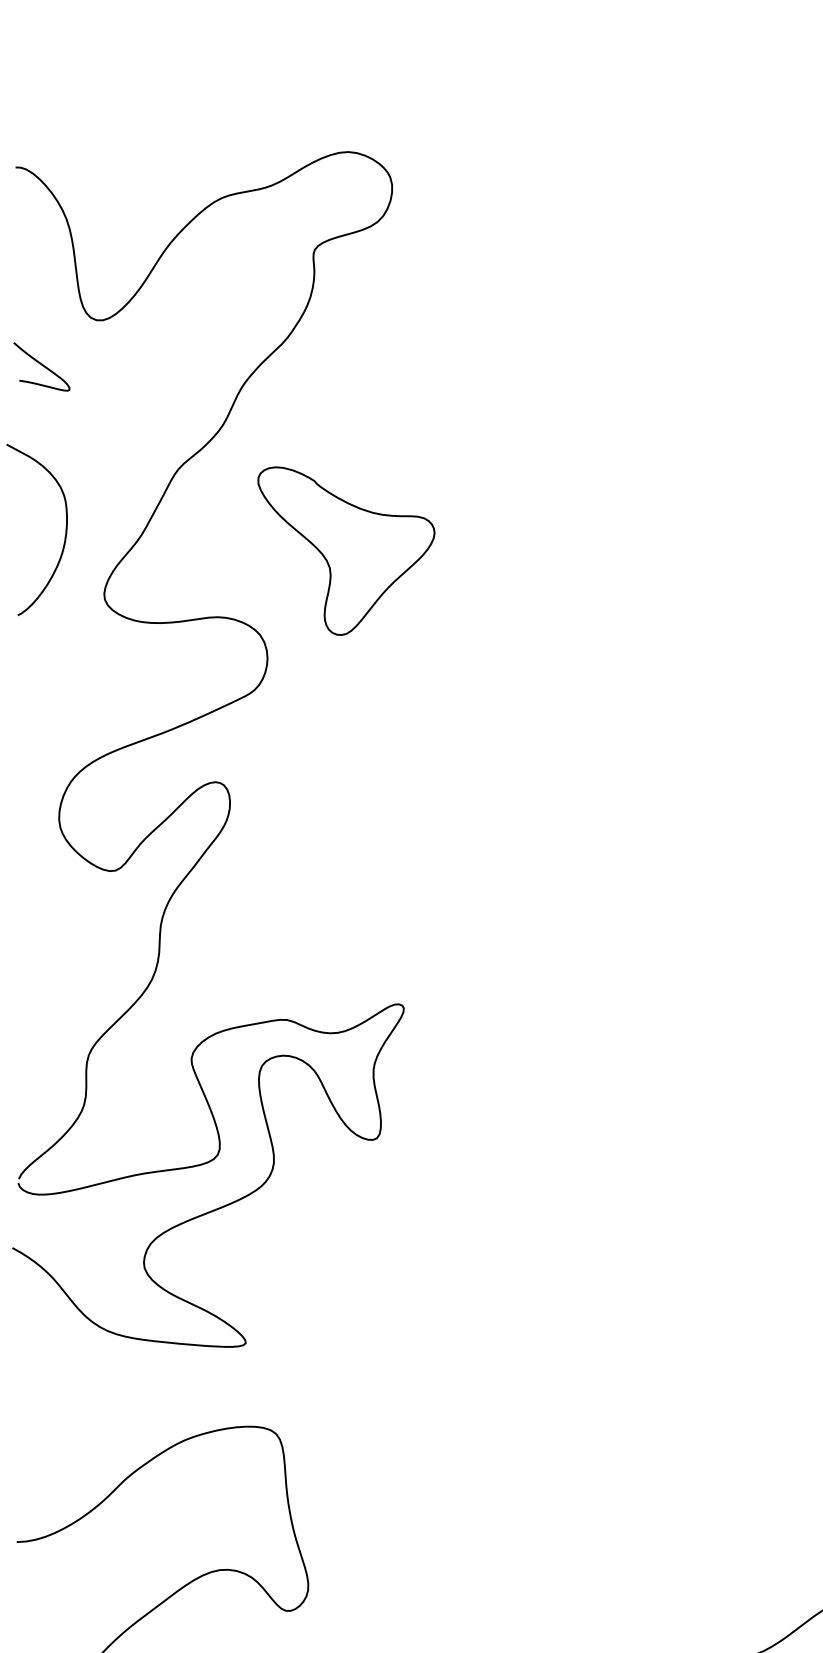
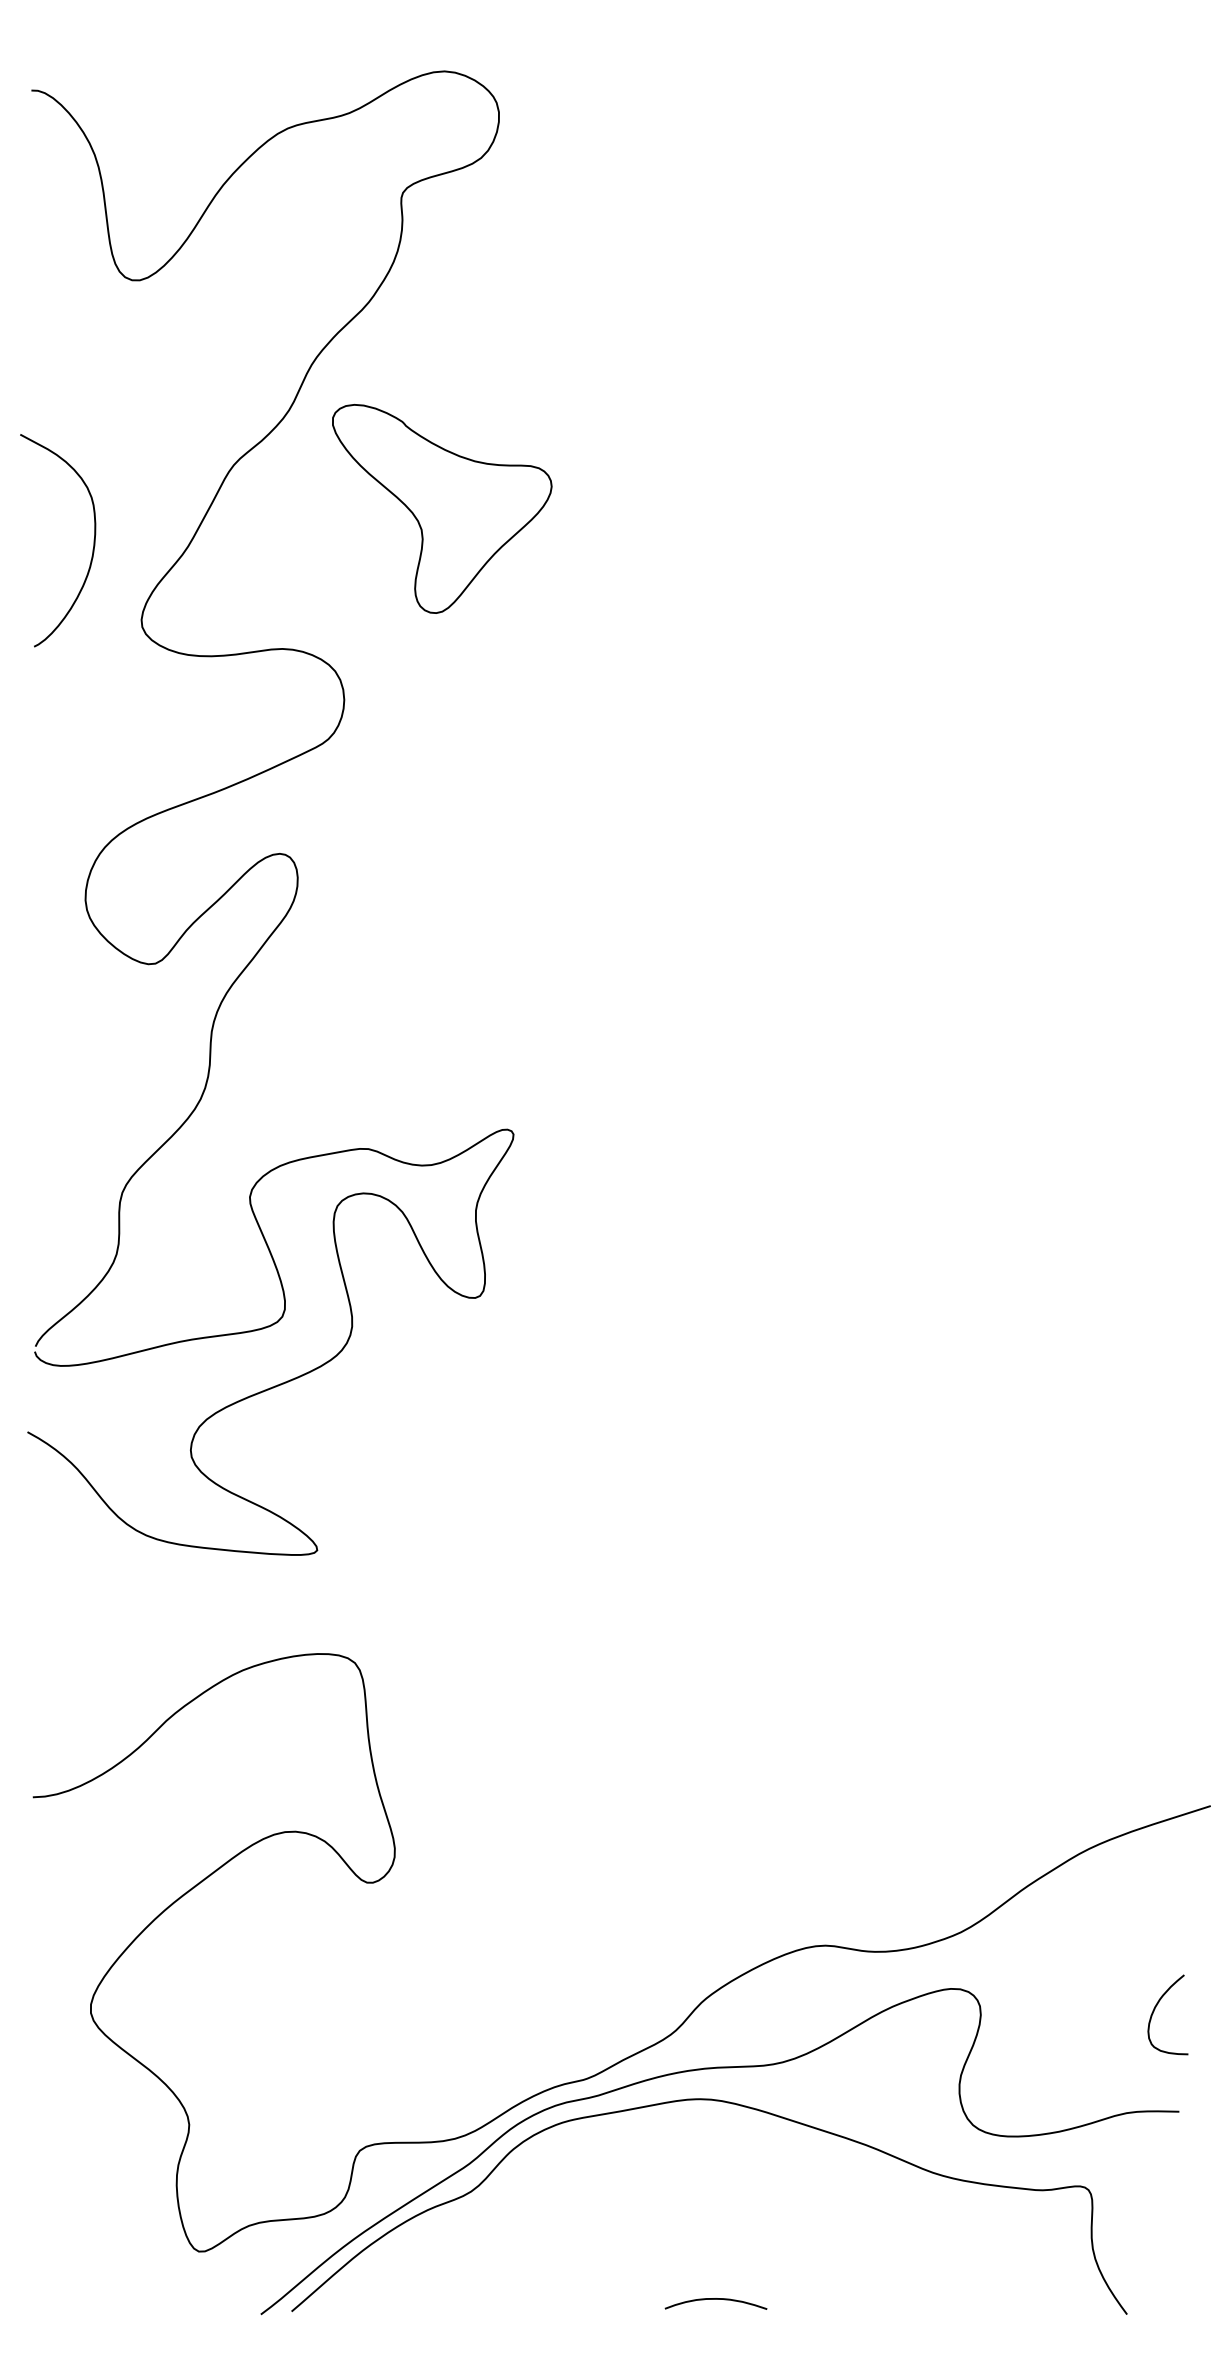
curve: (42, 365) -> (64, 336), removed
part: (346, 550) -> (442, 508), moved

